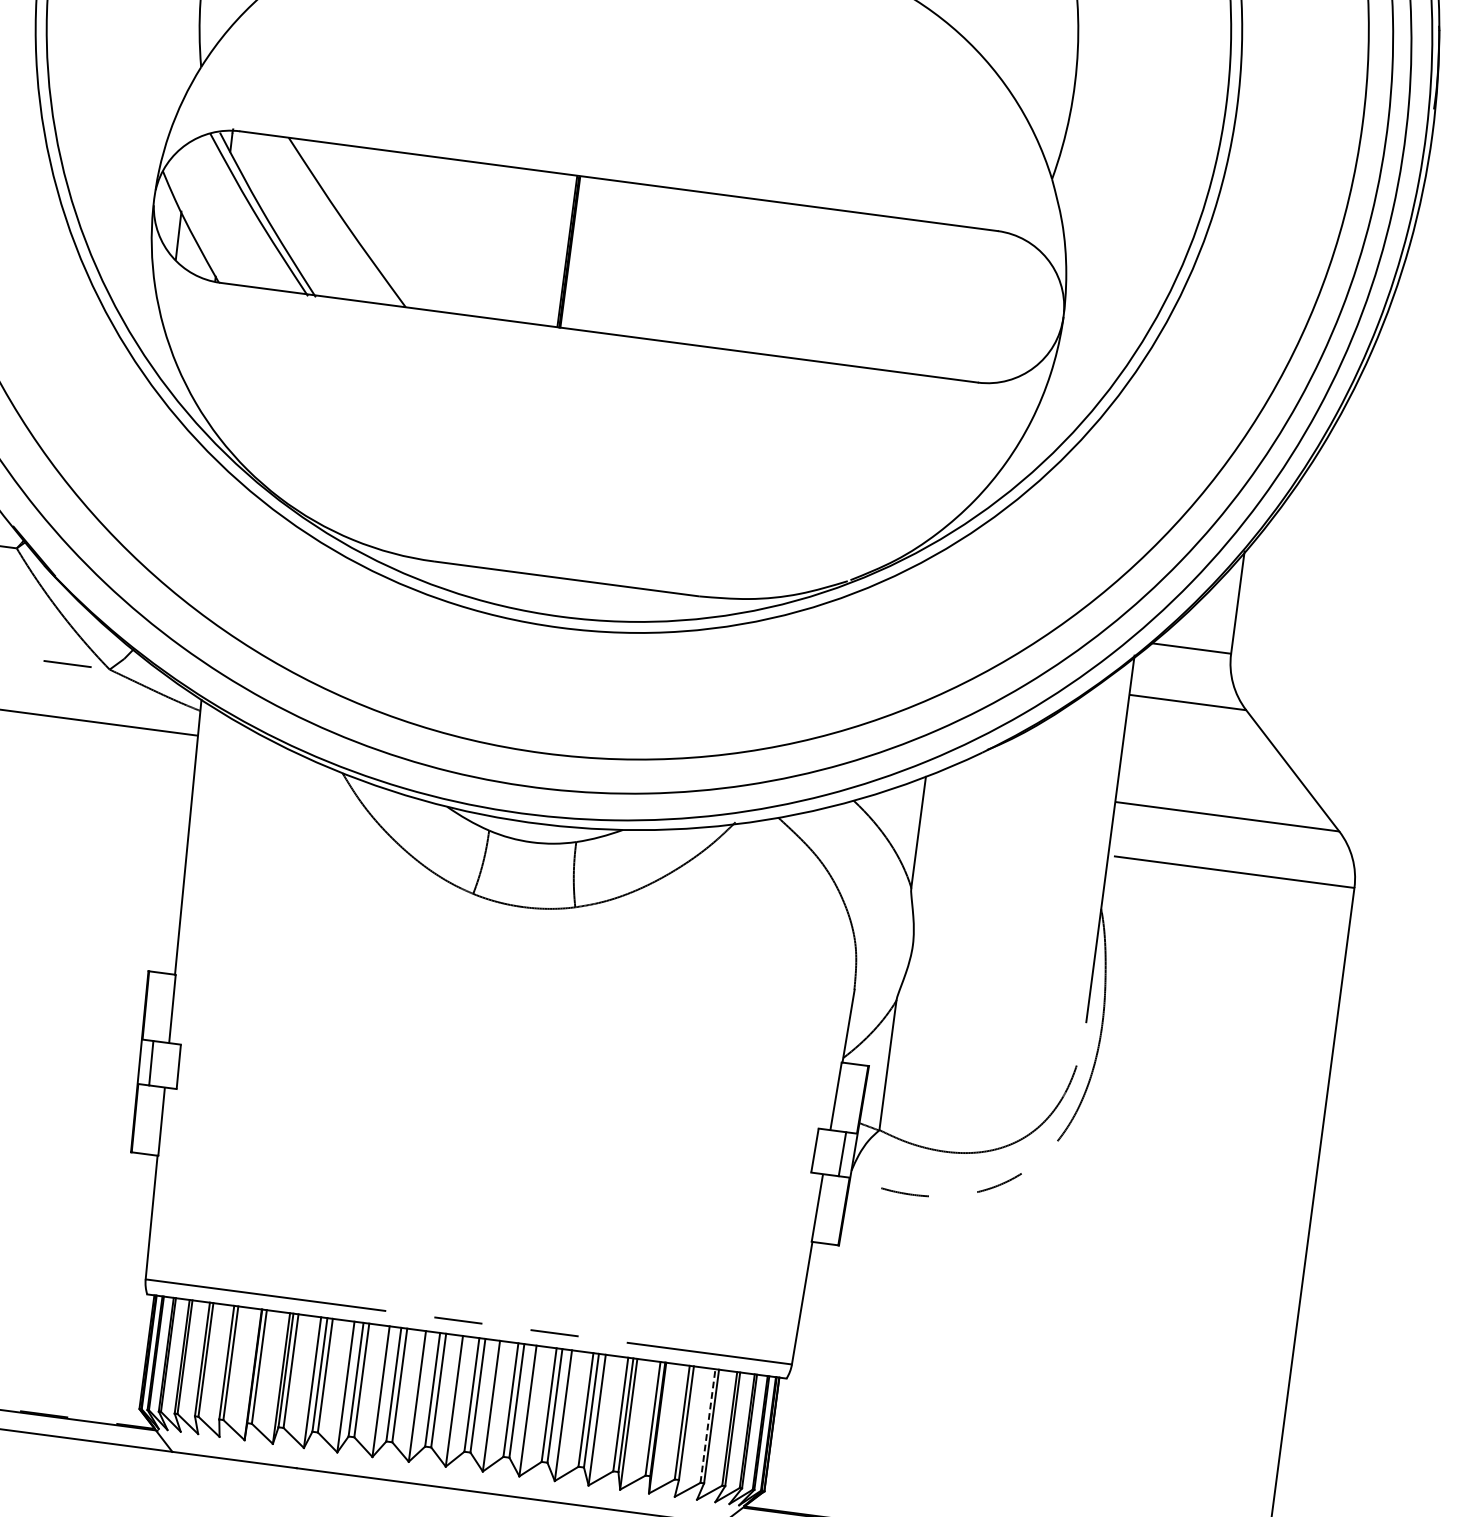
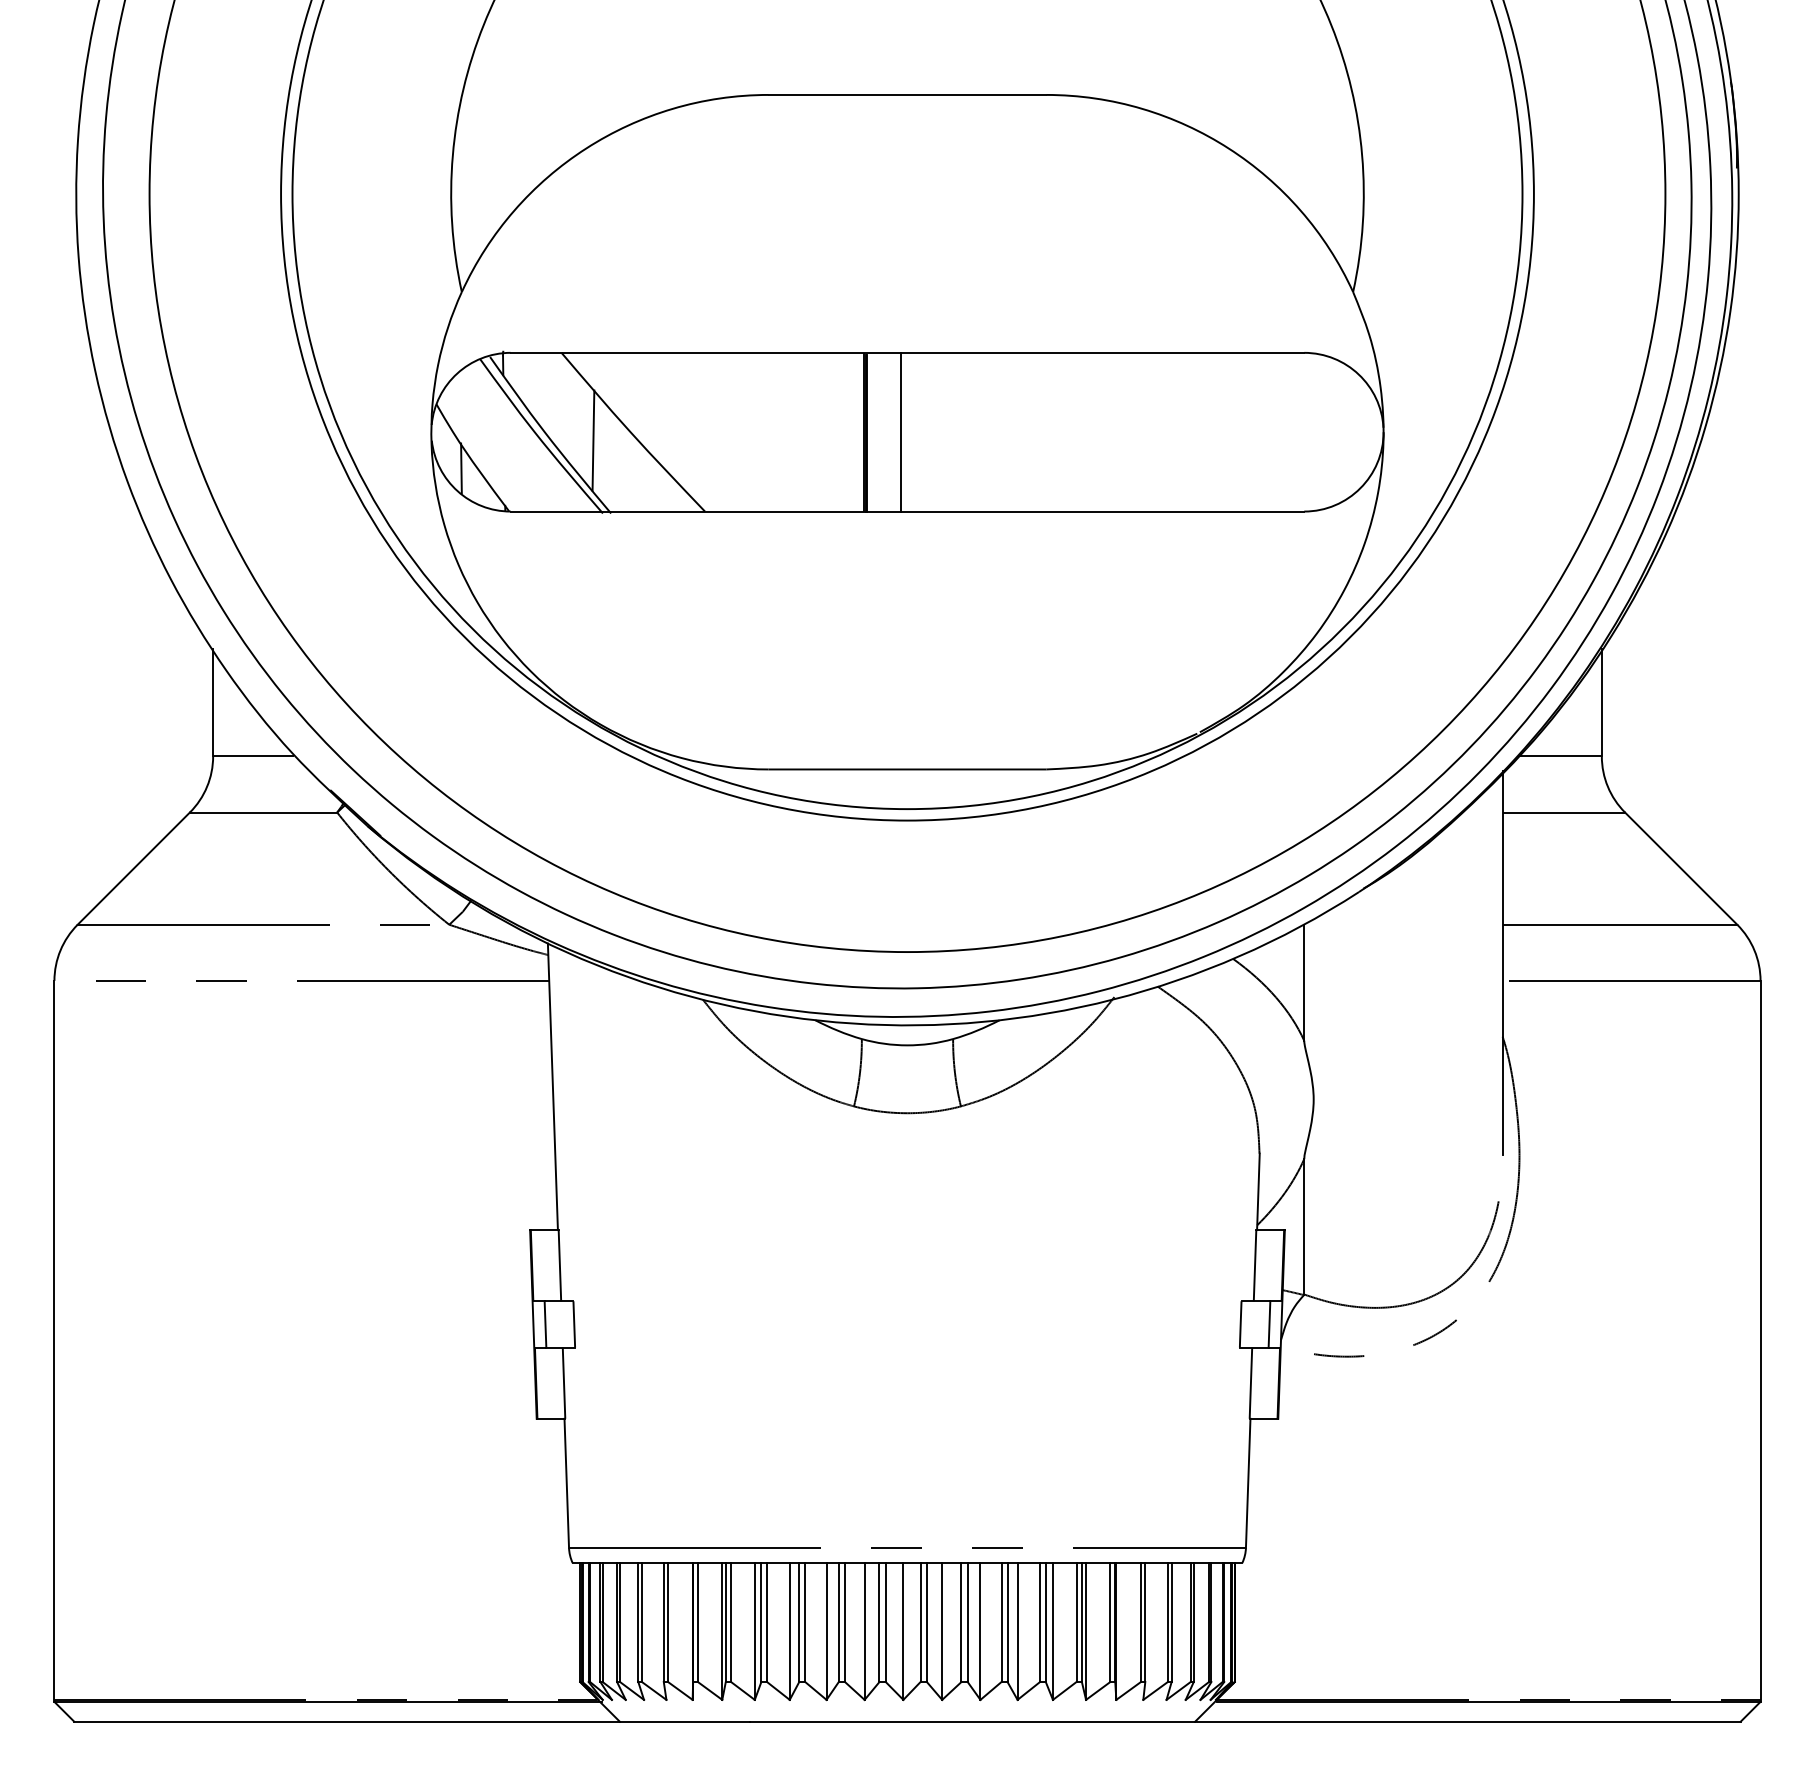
line: (308, 225) -> (593, 440), added
line: (602, 255) -> (900, 431), added
line: (707, 1425) -> (1167, 1622), dashed -> solid

